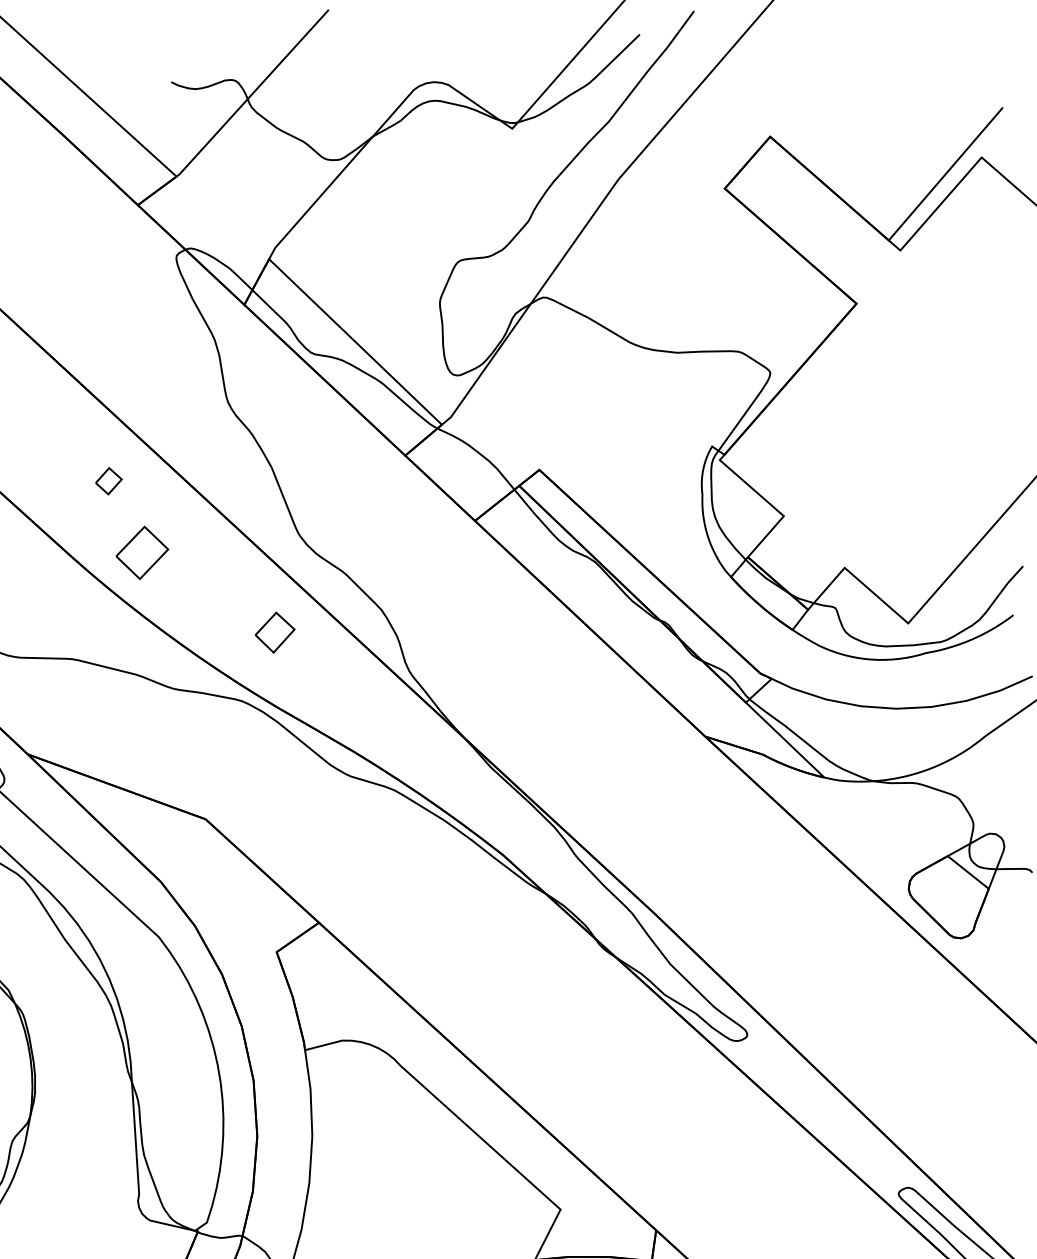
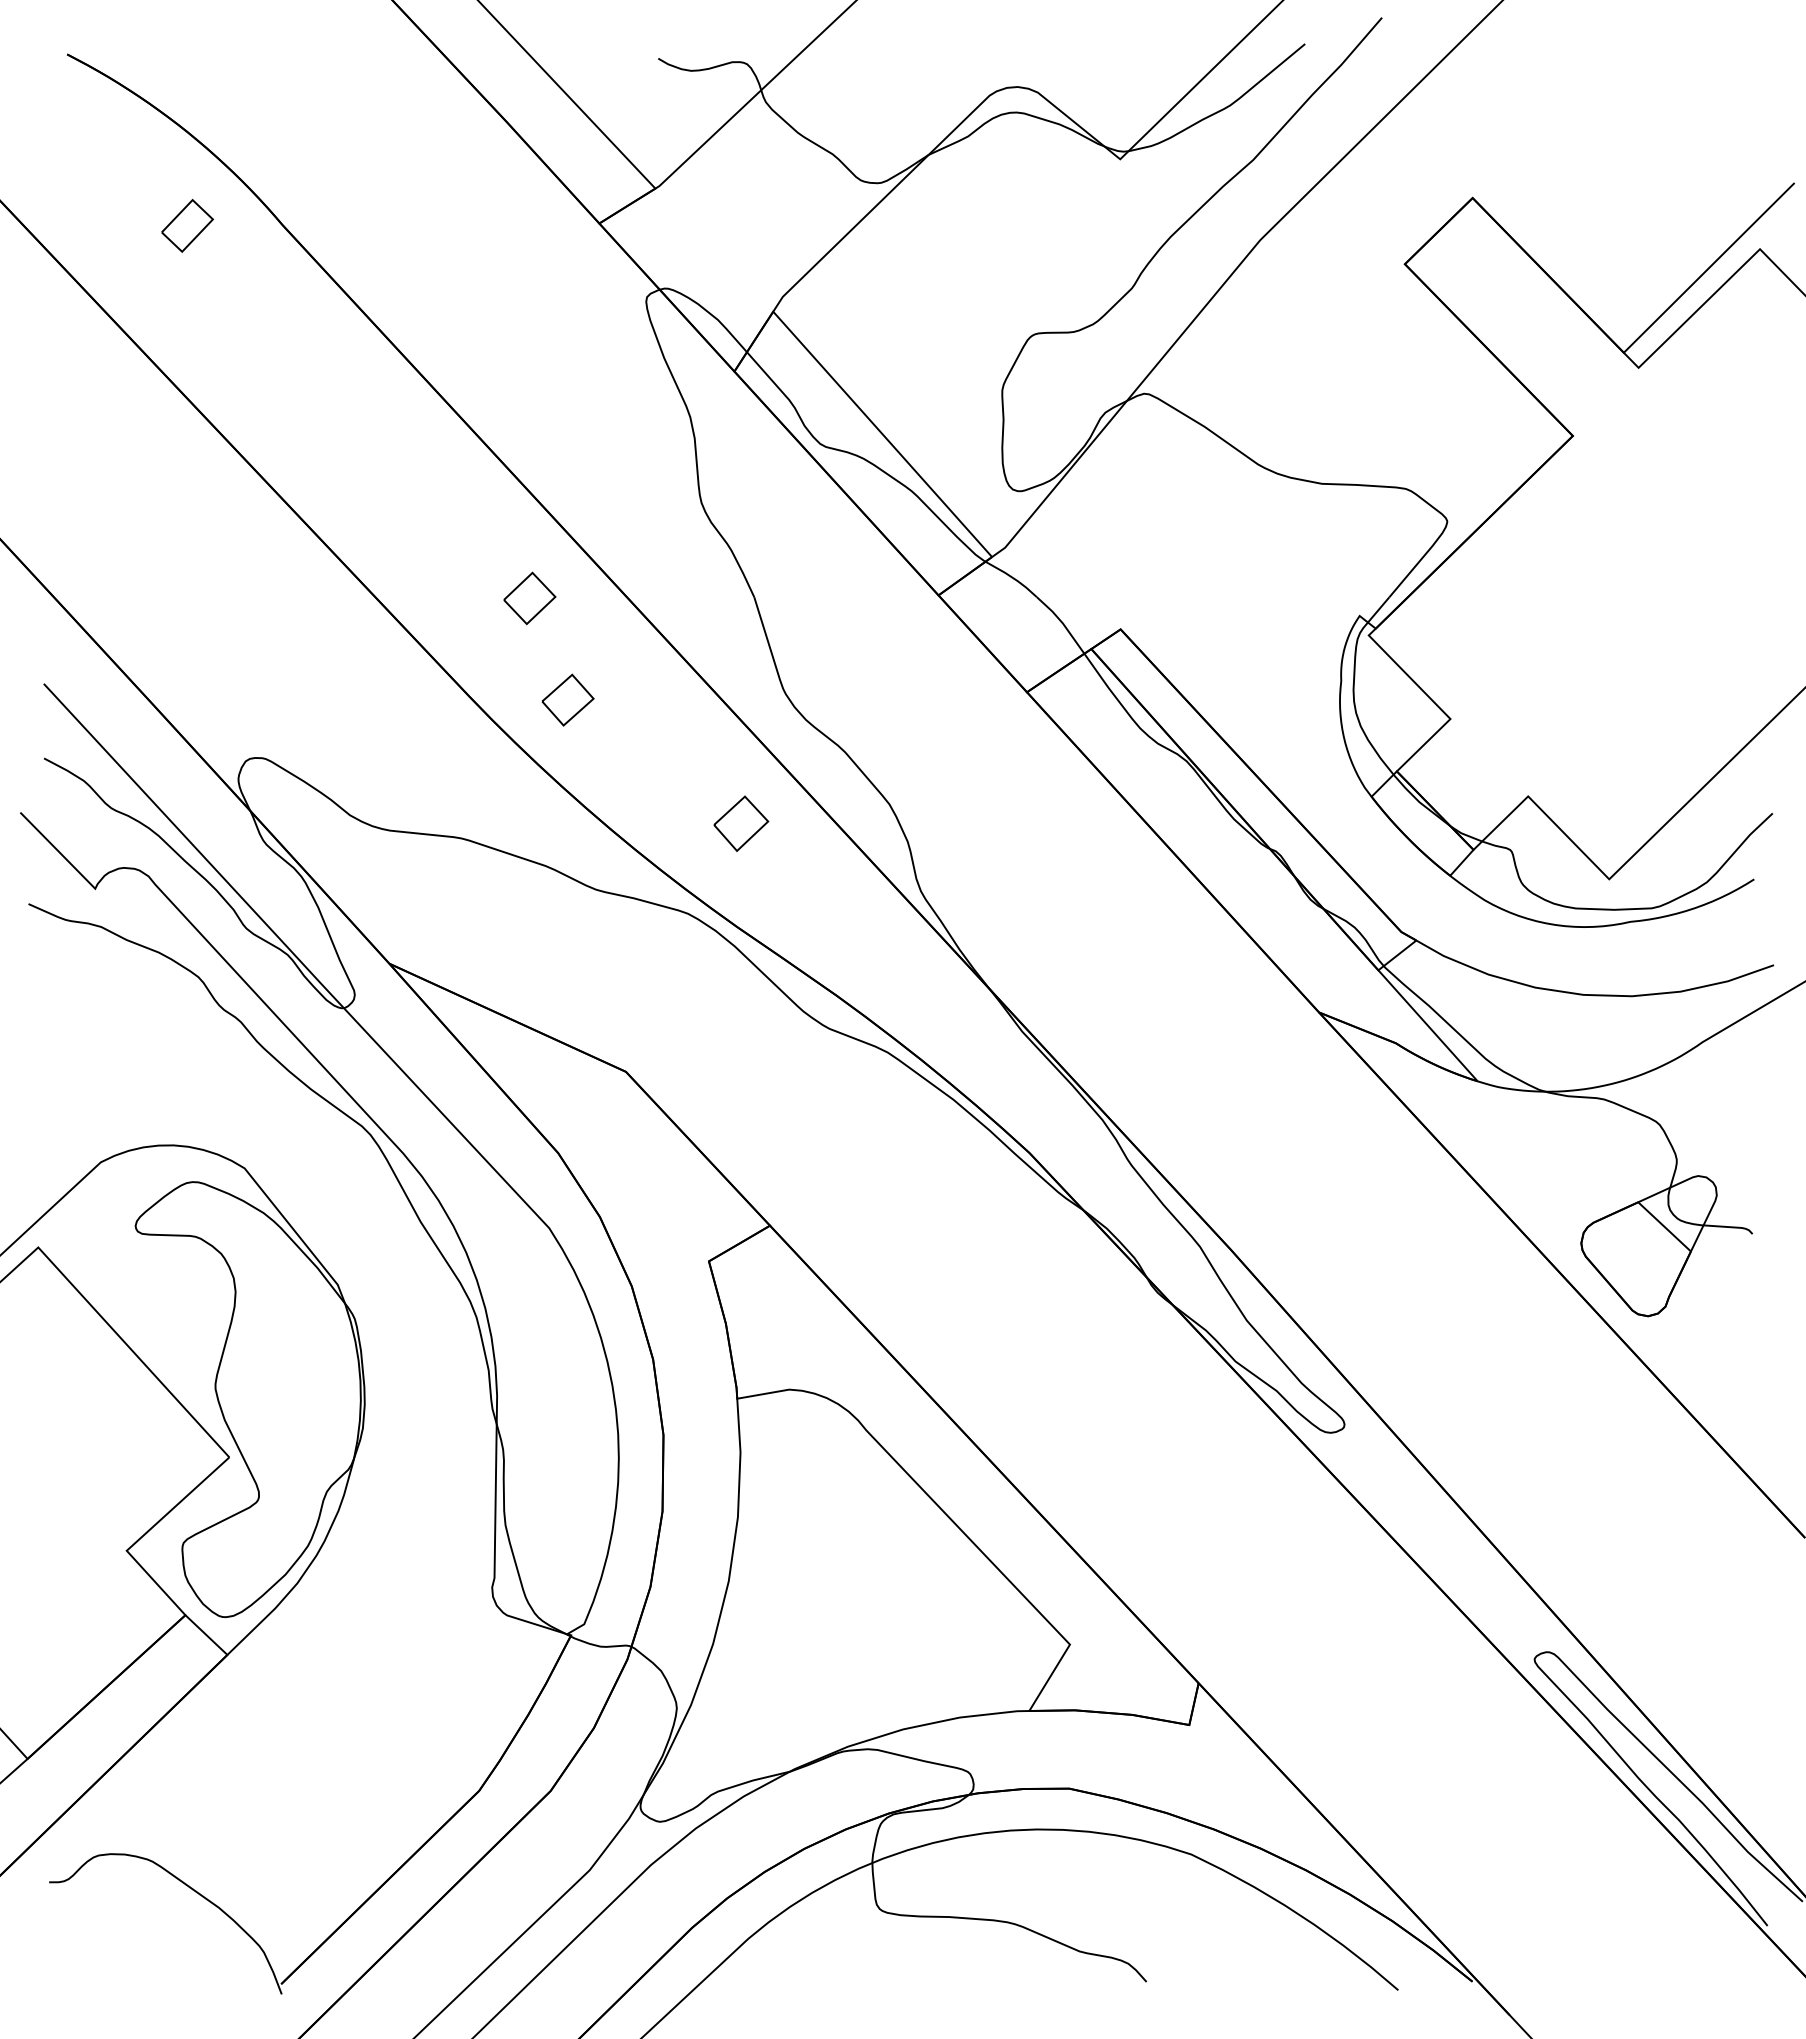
part: (108, 481) -> (529, 598), size x1.43
part: (141, 552) -> (567, 699), size x0.71

